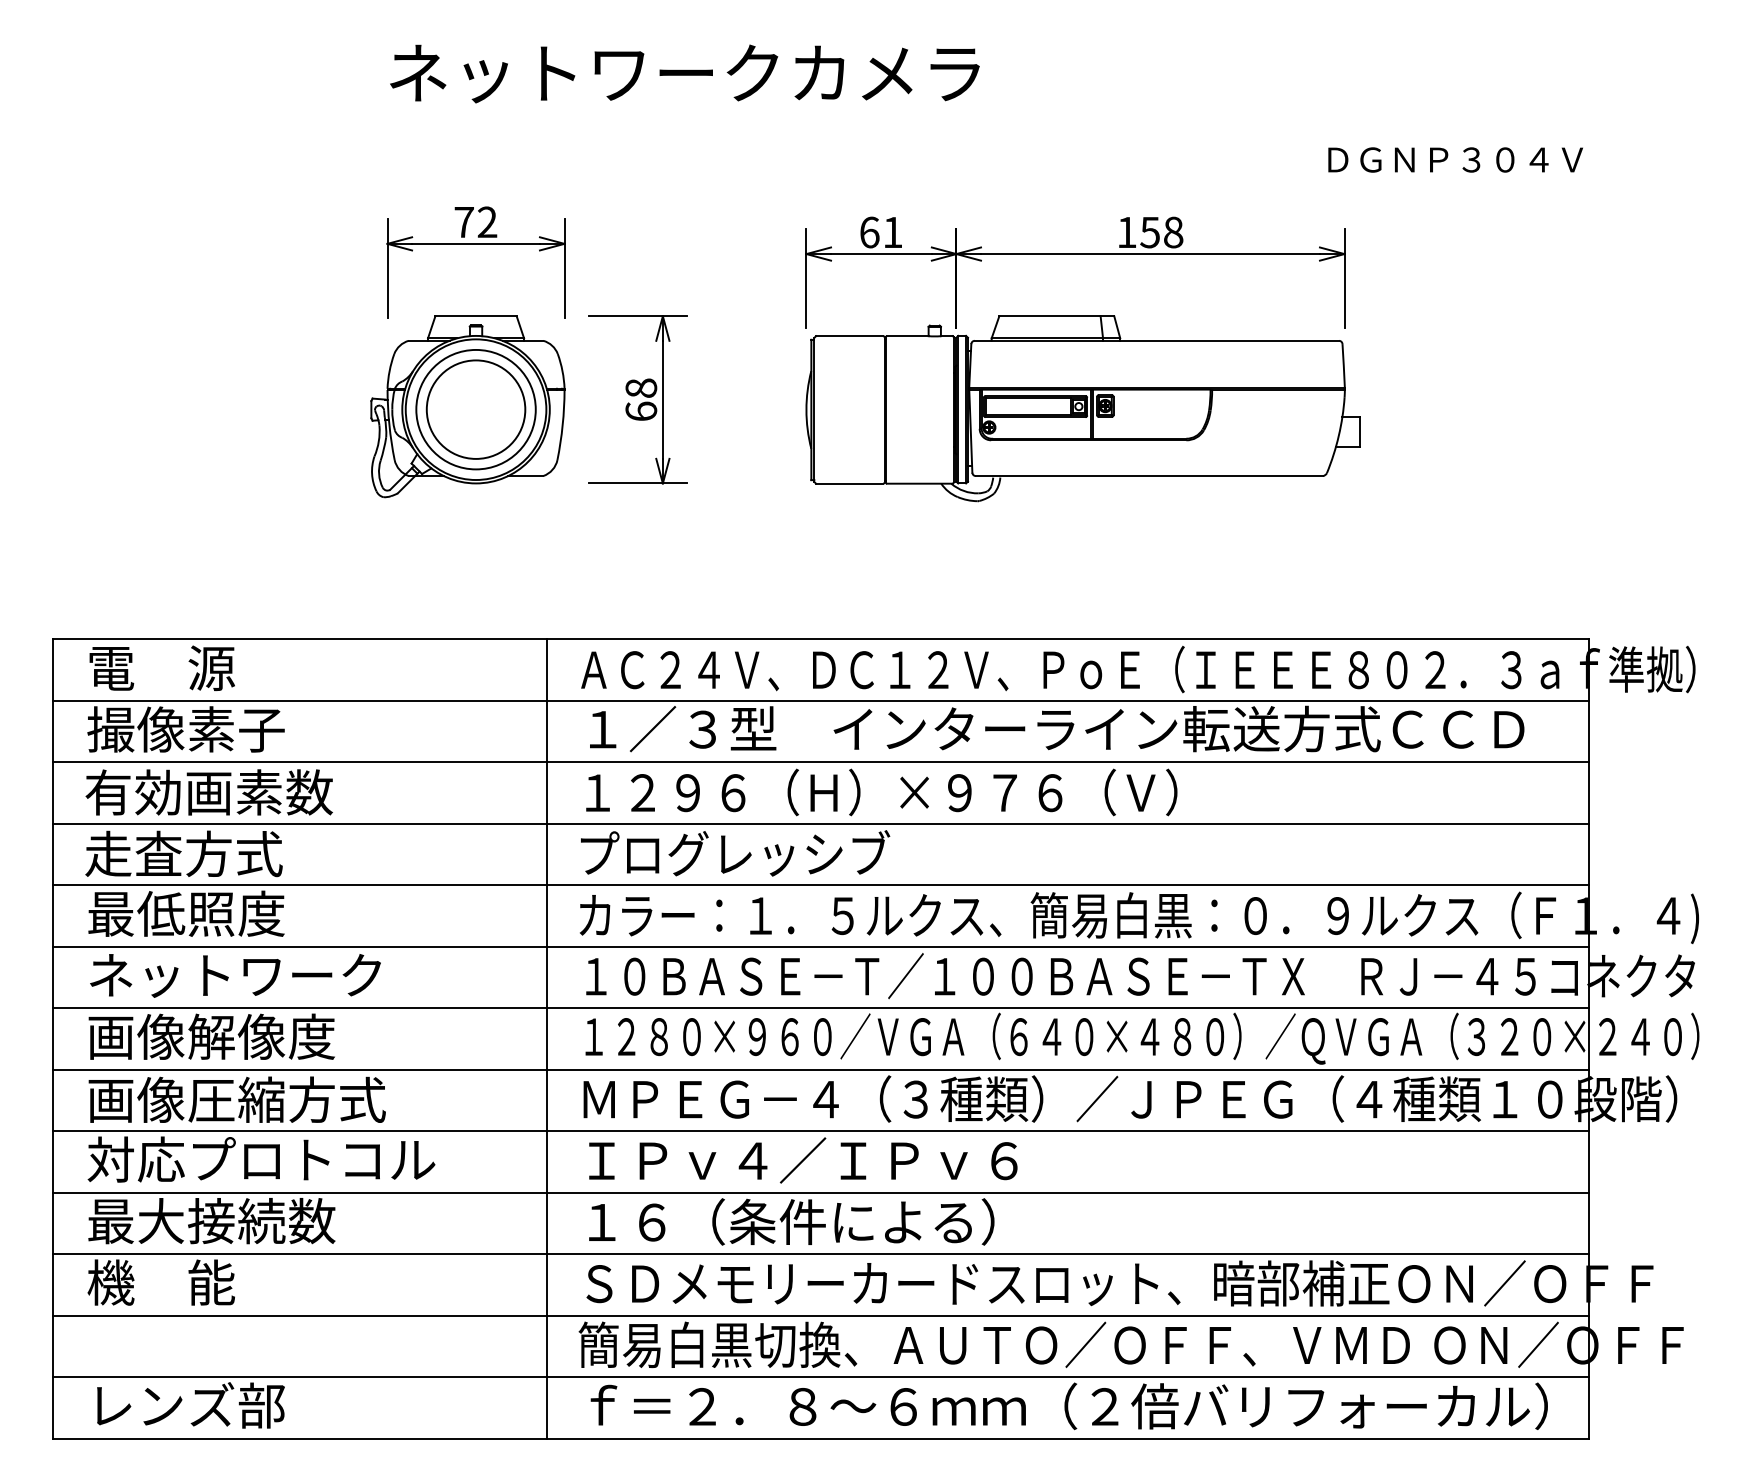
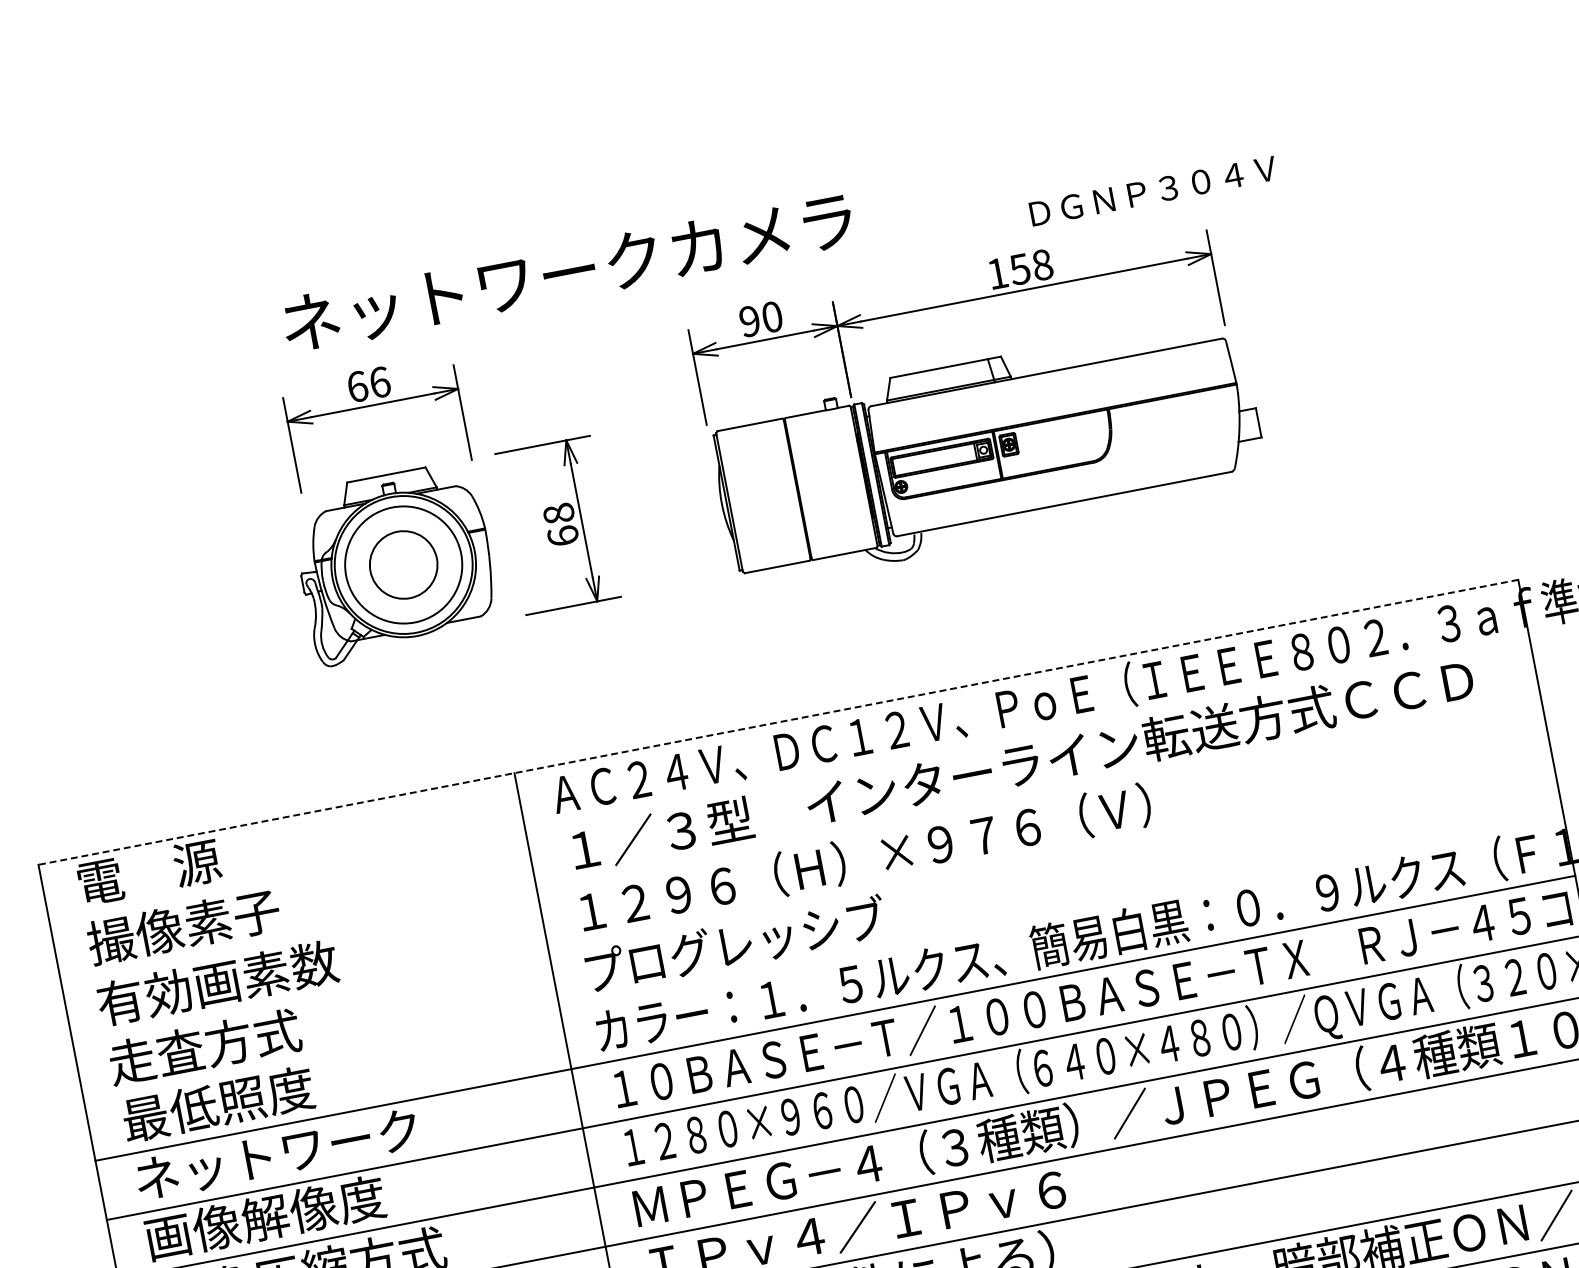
text: (684, 73) -> (567, 272), moved
text: (1455, 159) -> (1153, 190), moved
text: (475, 222) -> (368, 384), 72 -> 66
text: (881, 232) -> (761, 319), 61 -> 90
circle: (475, 409) -> (403, 564), size x0.7
line: (820, 639) -> (778, 722), solid -> dashed
line: (820, 700) -> (789, 781), removed
line: (820, 762) -> (800, 840), removed
line: (820, 823) -> (812, 899), removed
line: (820, 885) -> (823, 959), removed

